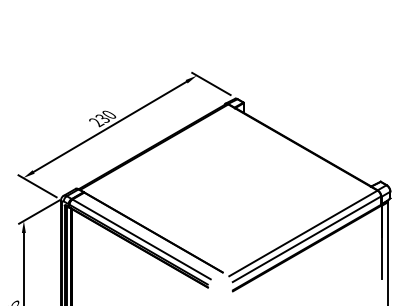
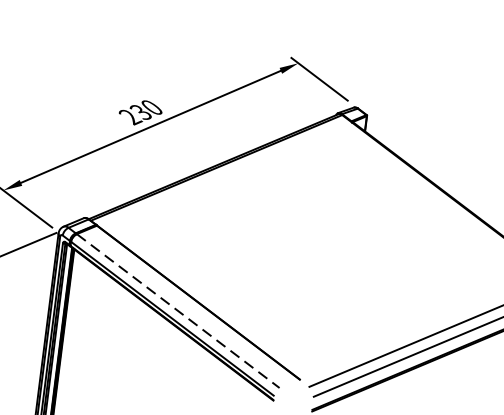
line: (141, 239) -> (177, 311), solid -> dashed

